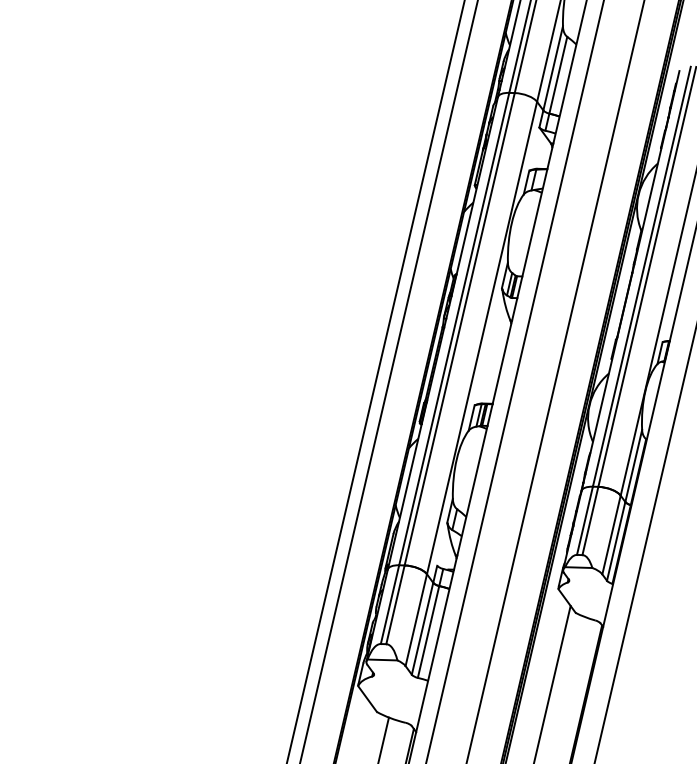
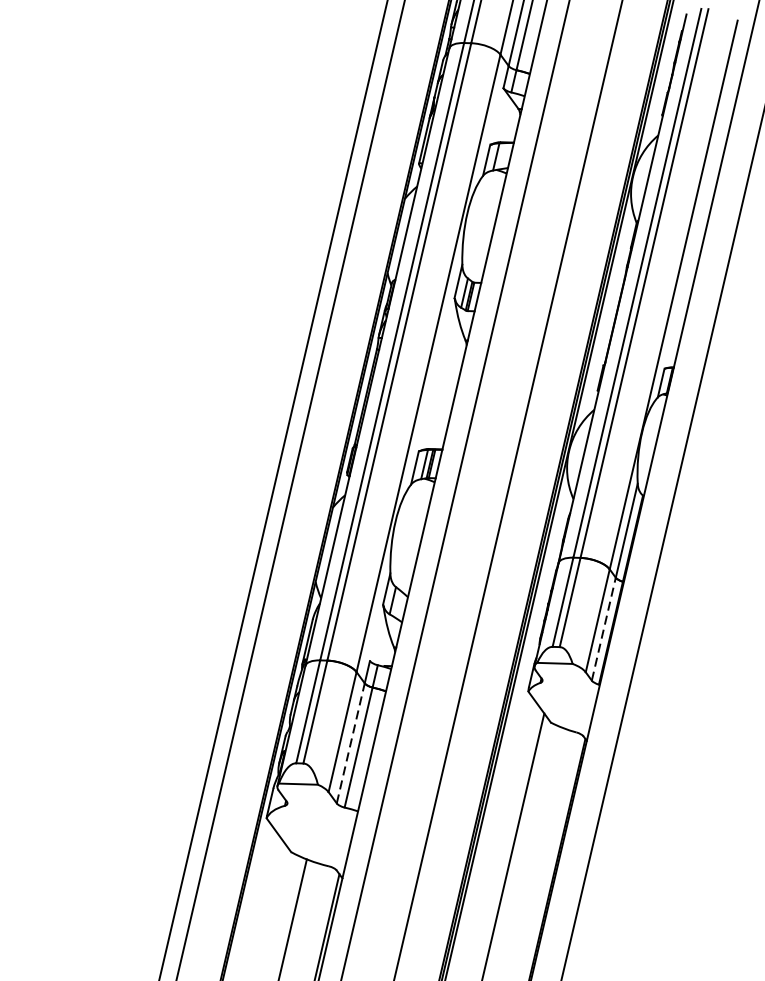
line: (616, 540) -> (604, 627), solid -> dashed
line: (422, 628) -> (350, 743), solid -> dashed

